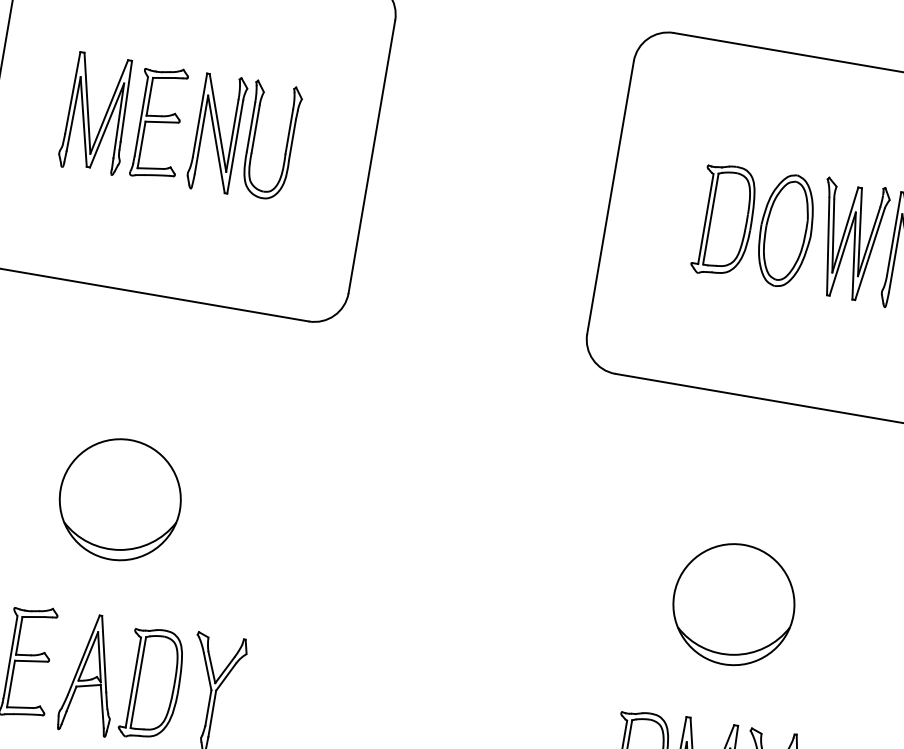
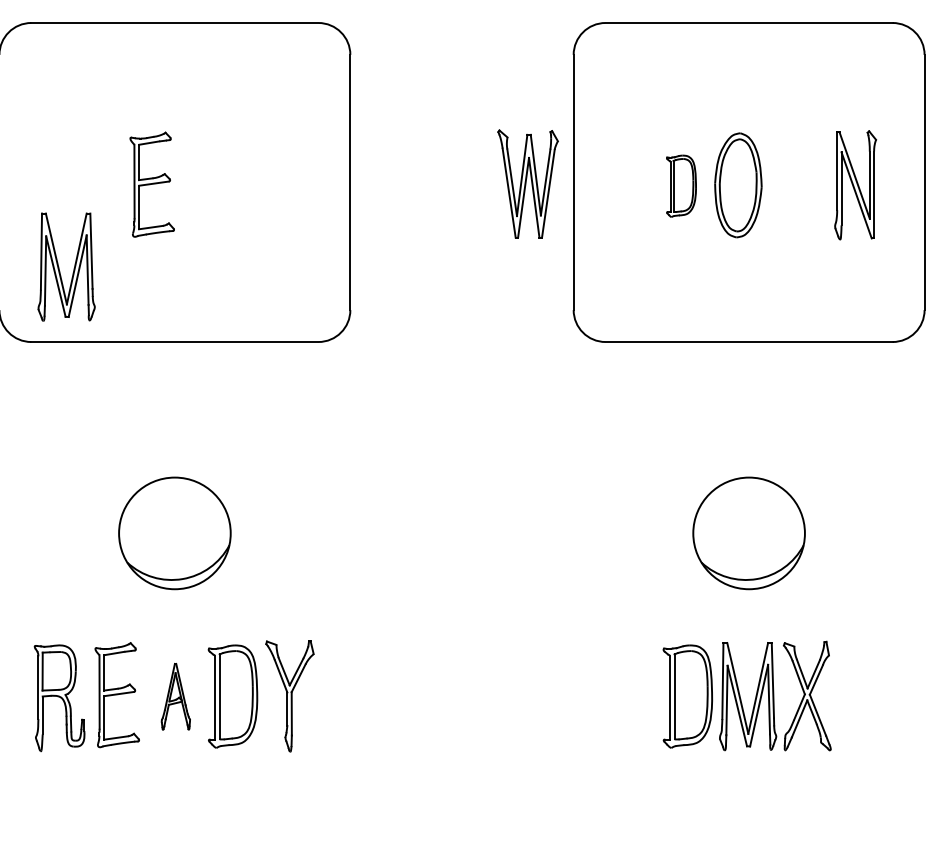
part: (89, 112) -> (59, 267), moved
part: (244, 137) -> (231, 184), removed
part: (725, 221) -> (681, 186), size x0.6
part: (849, 239) -> (527, 183), moved
part: (91, 674) -> (175, 696), size x0.6

